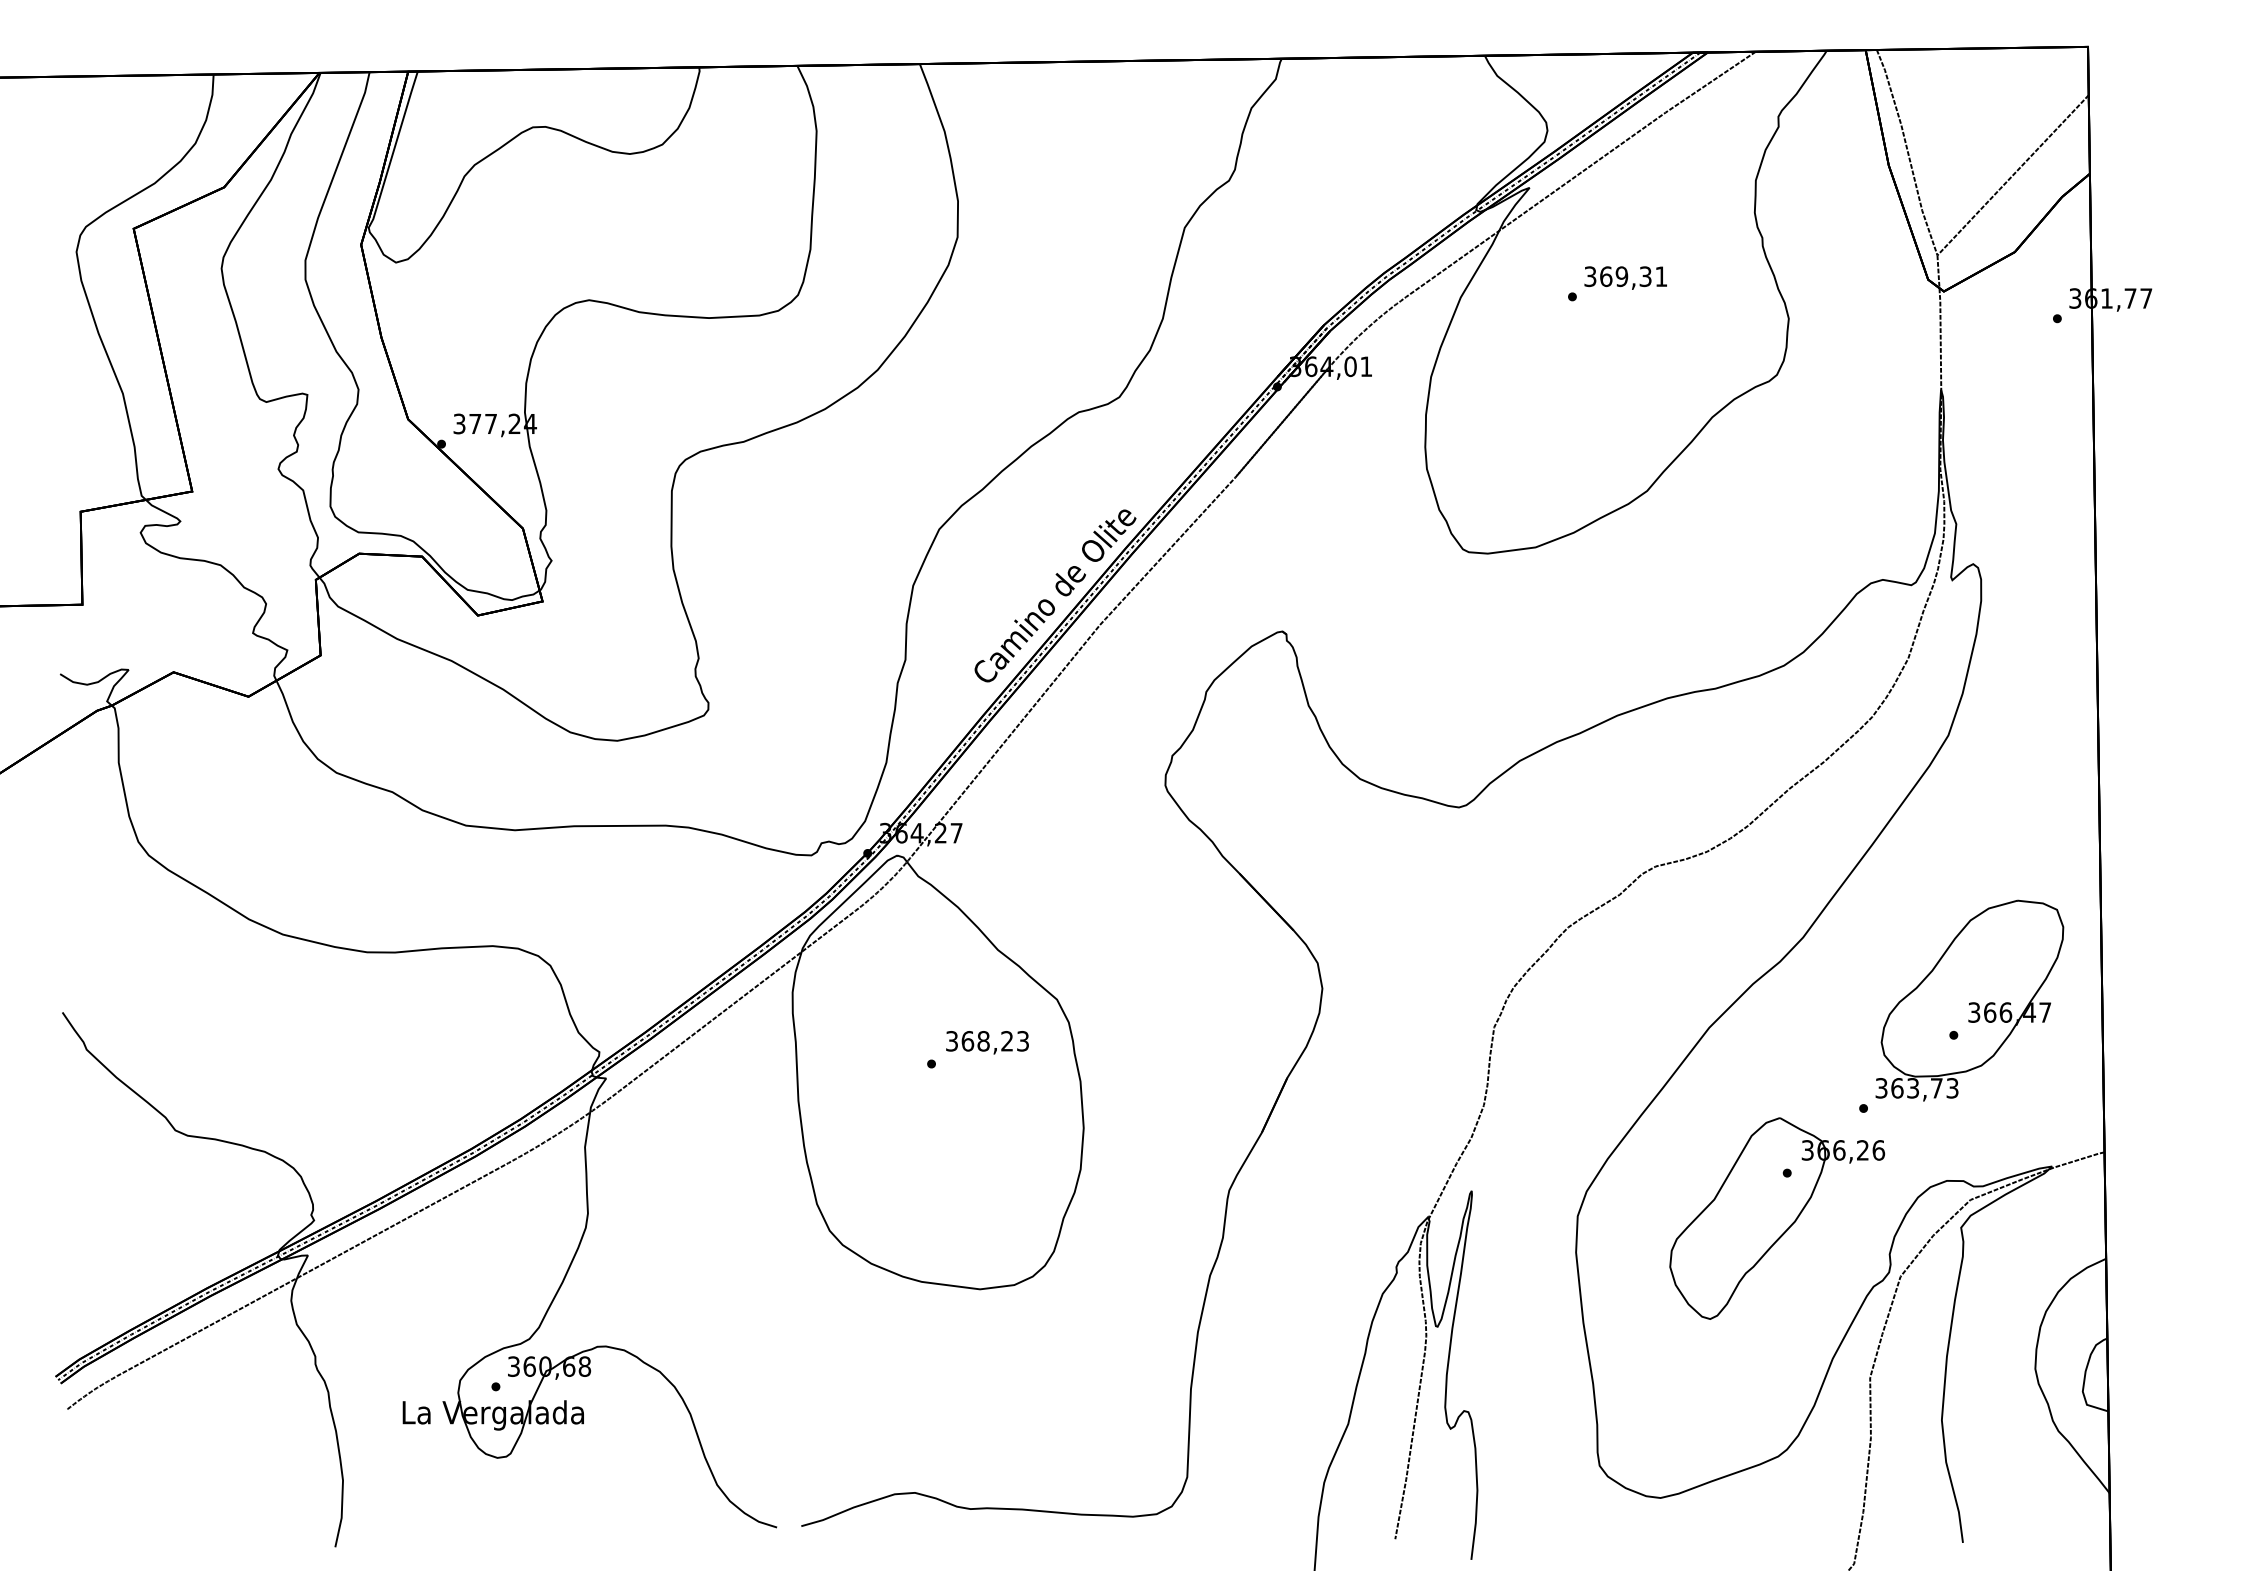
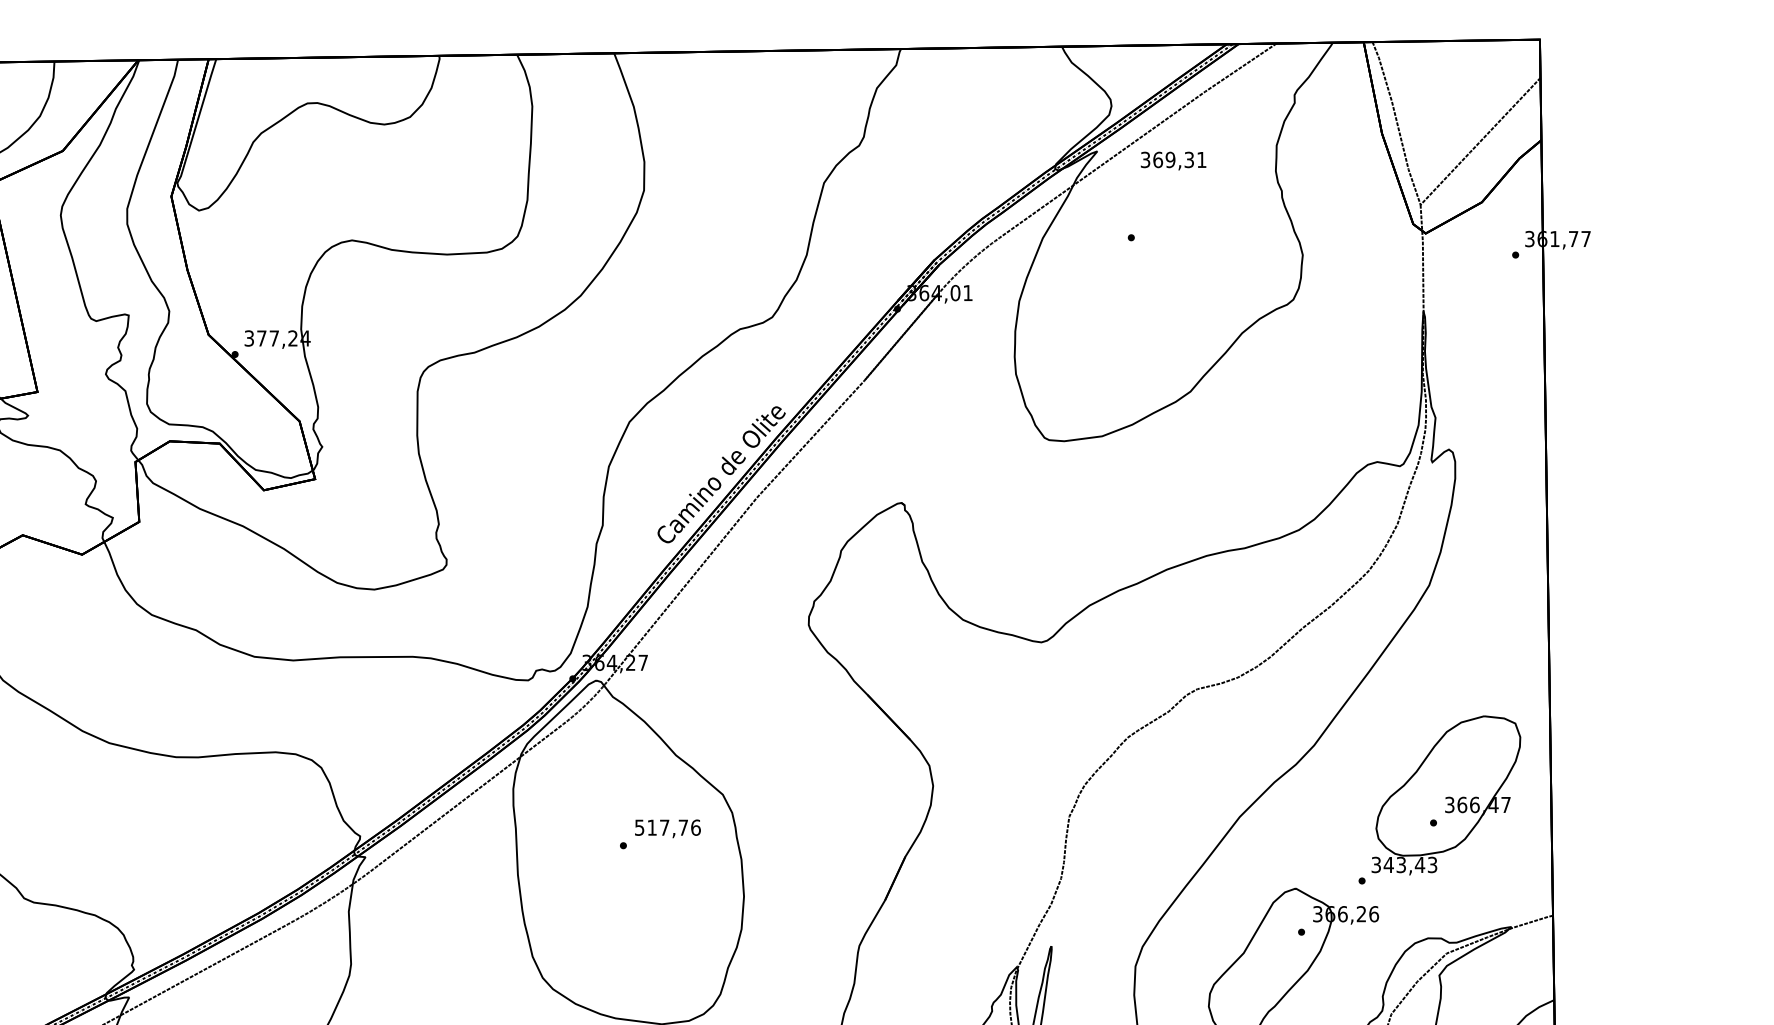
text: (1625, 277) -> (1173, 160), moved
text: (987, 1041) -> (667, 827), 368,23 -> 517,76
text: (1916, 1088) -> (1403, 865), 363,73 -> 343,43

